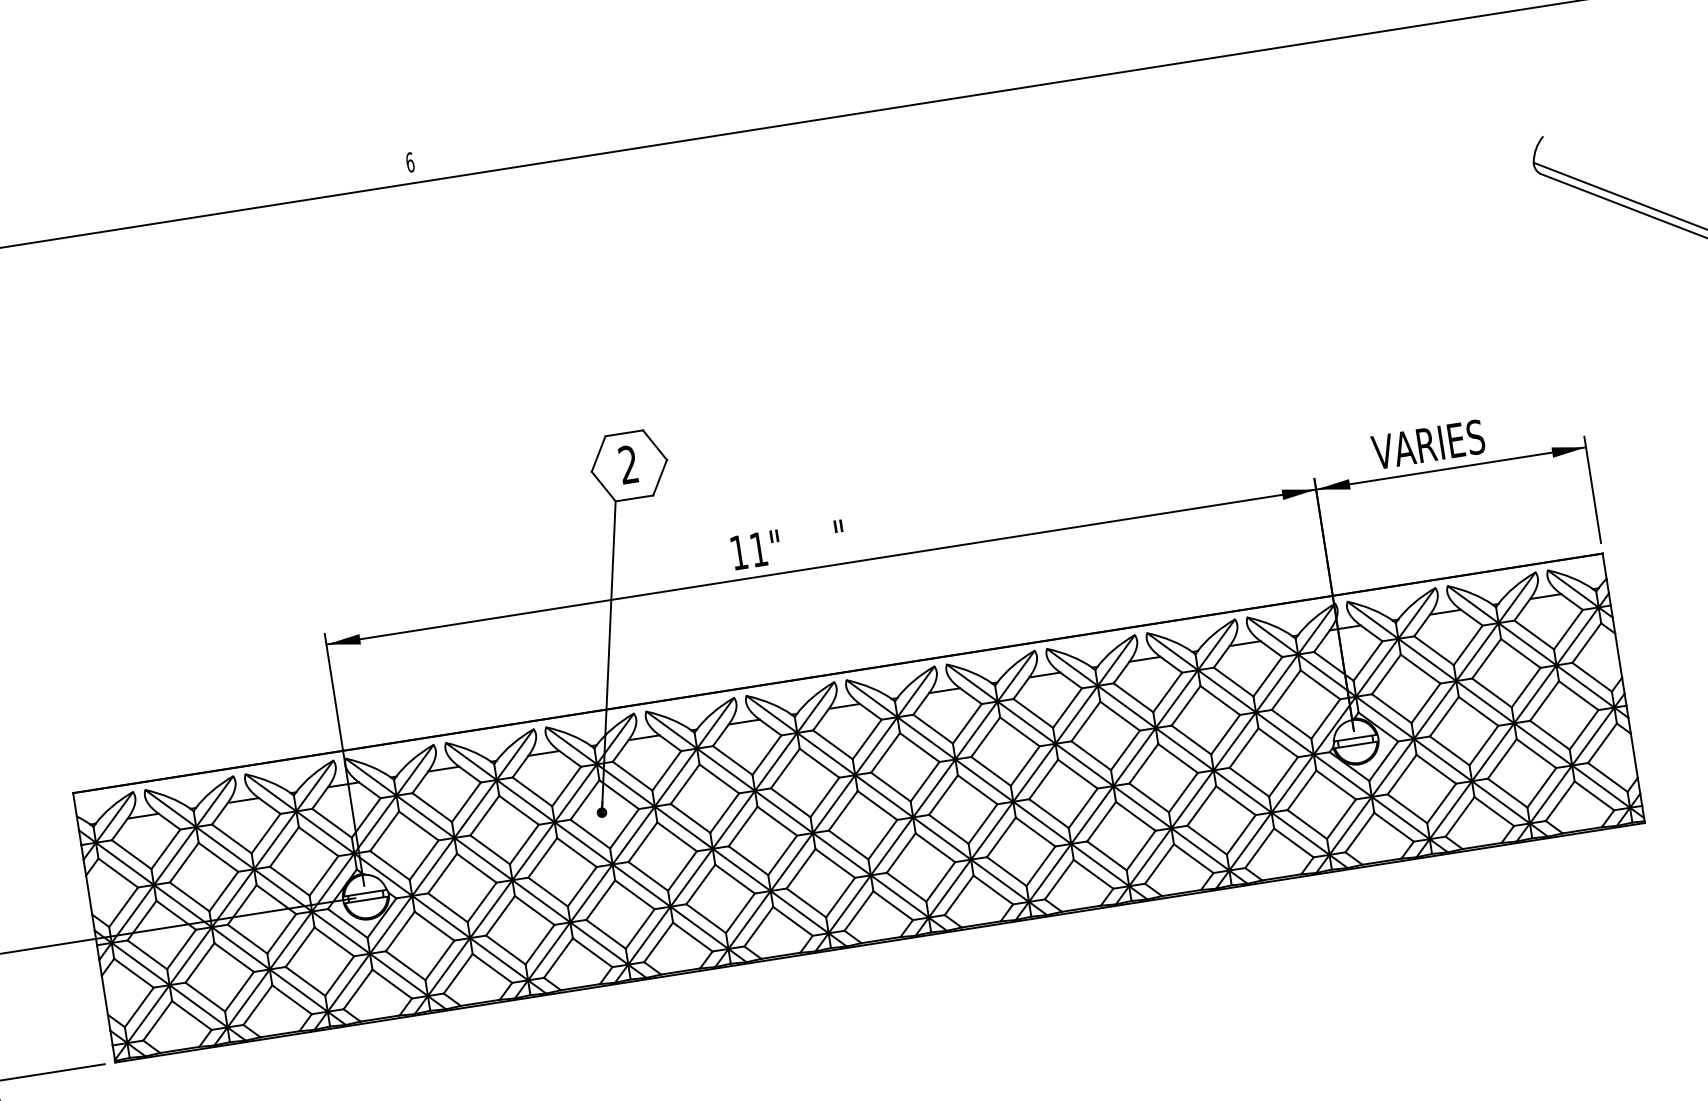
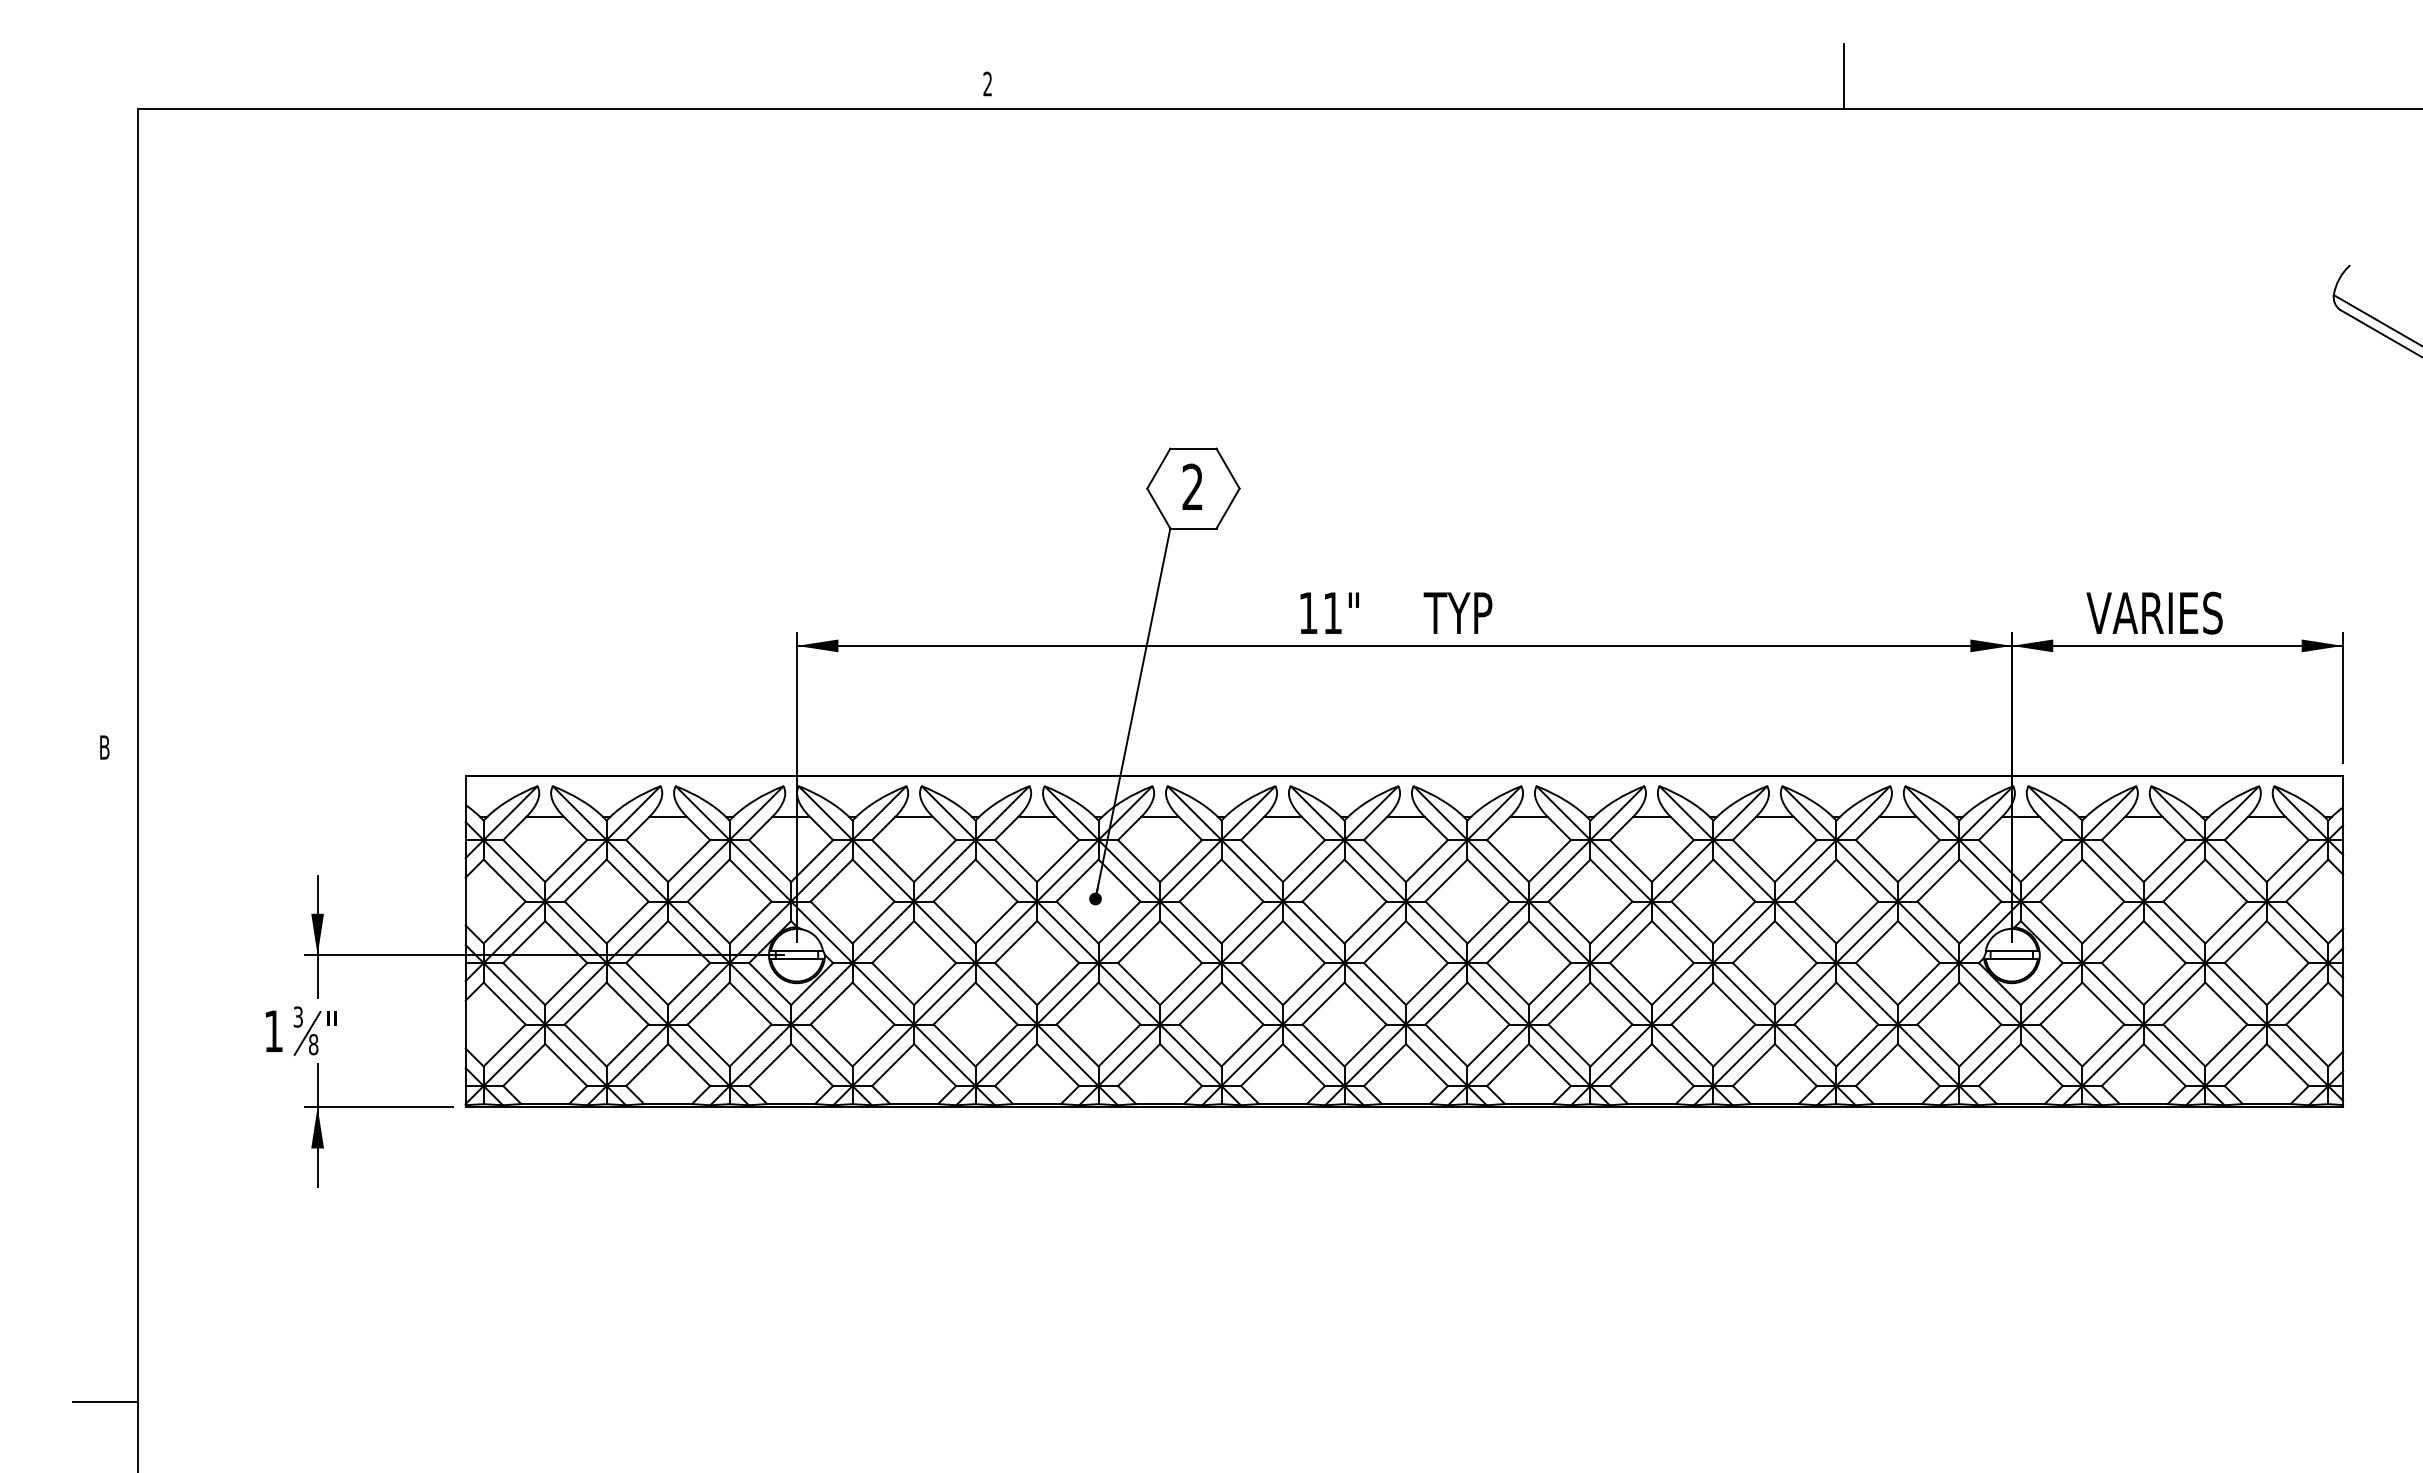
line: (1107, 47) -> (1844, 76), added
text: (409, 162) -> (987, 83), 6 -> 2
text: (860, 533) -> (1457, 612), " -> TYP

